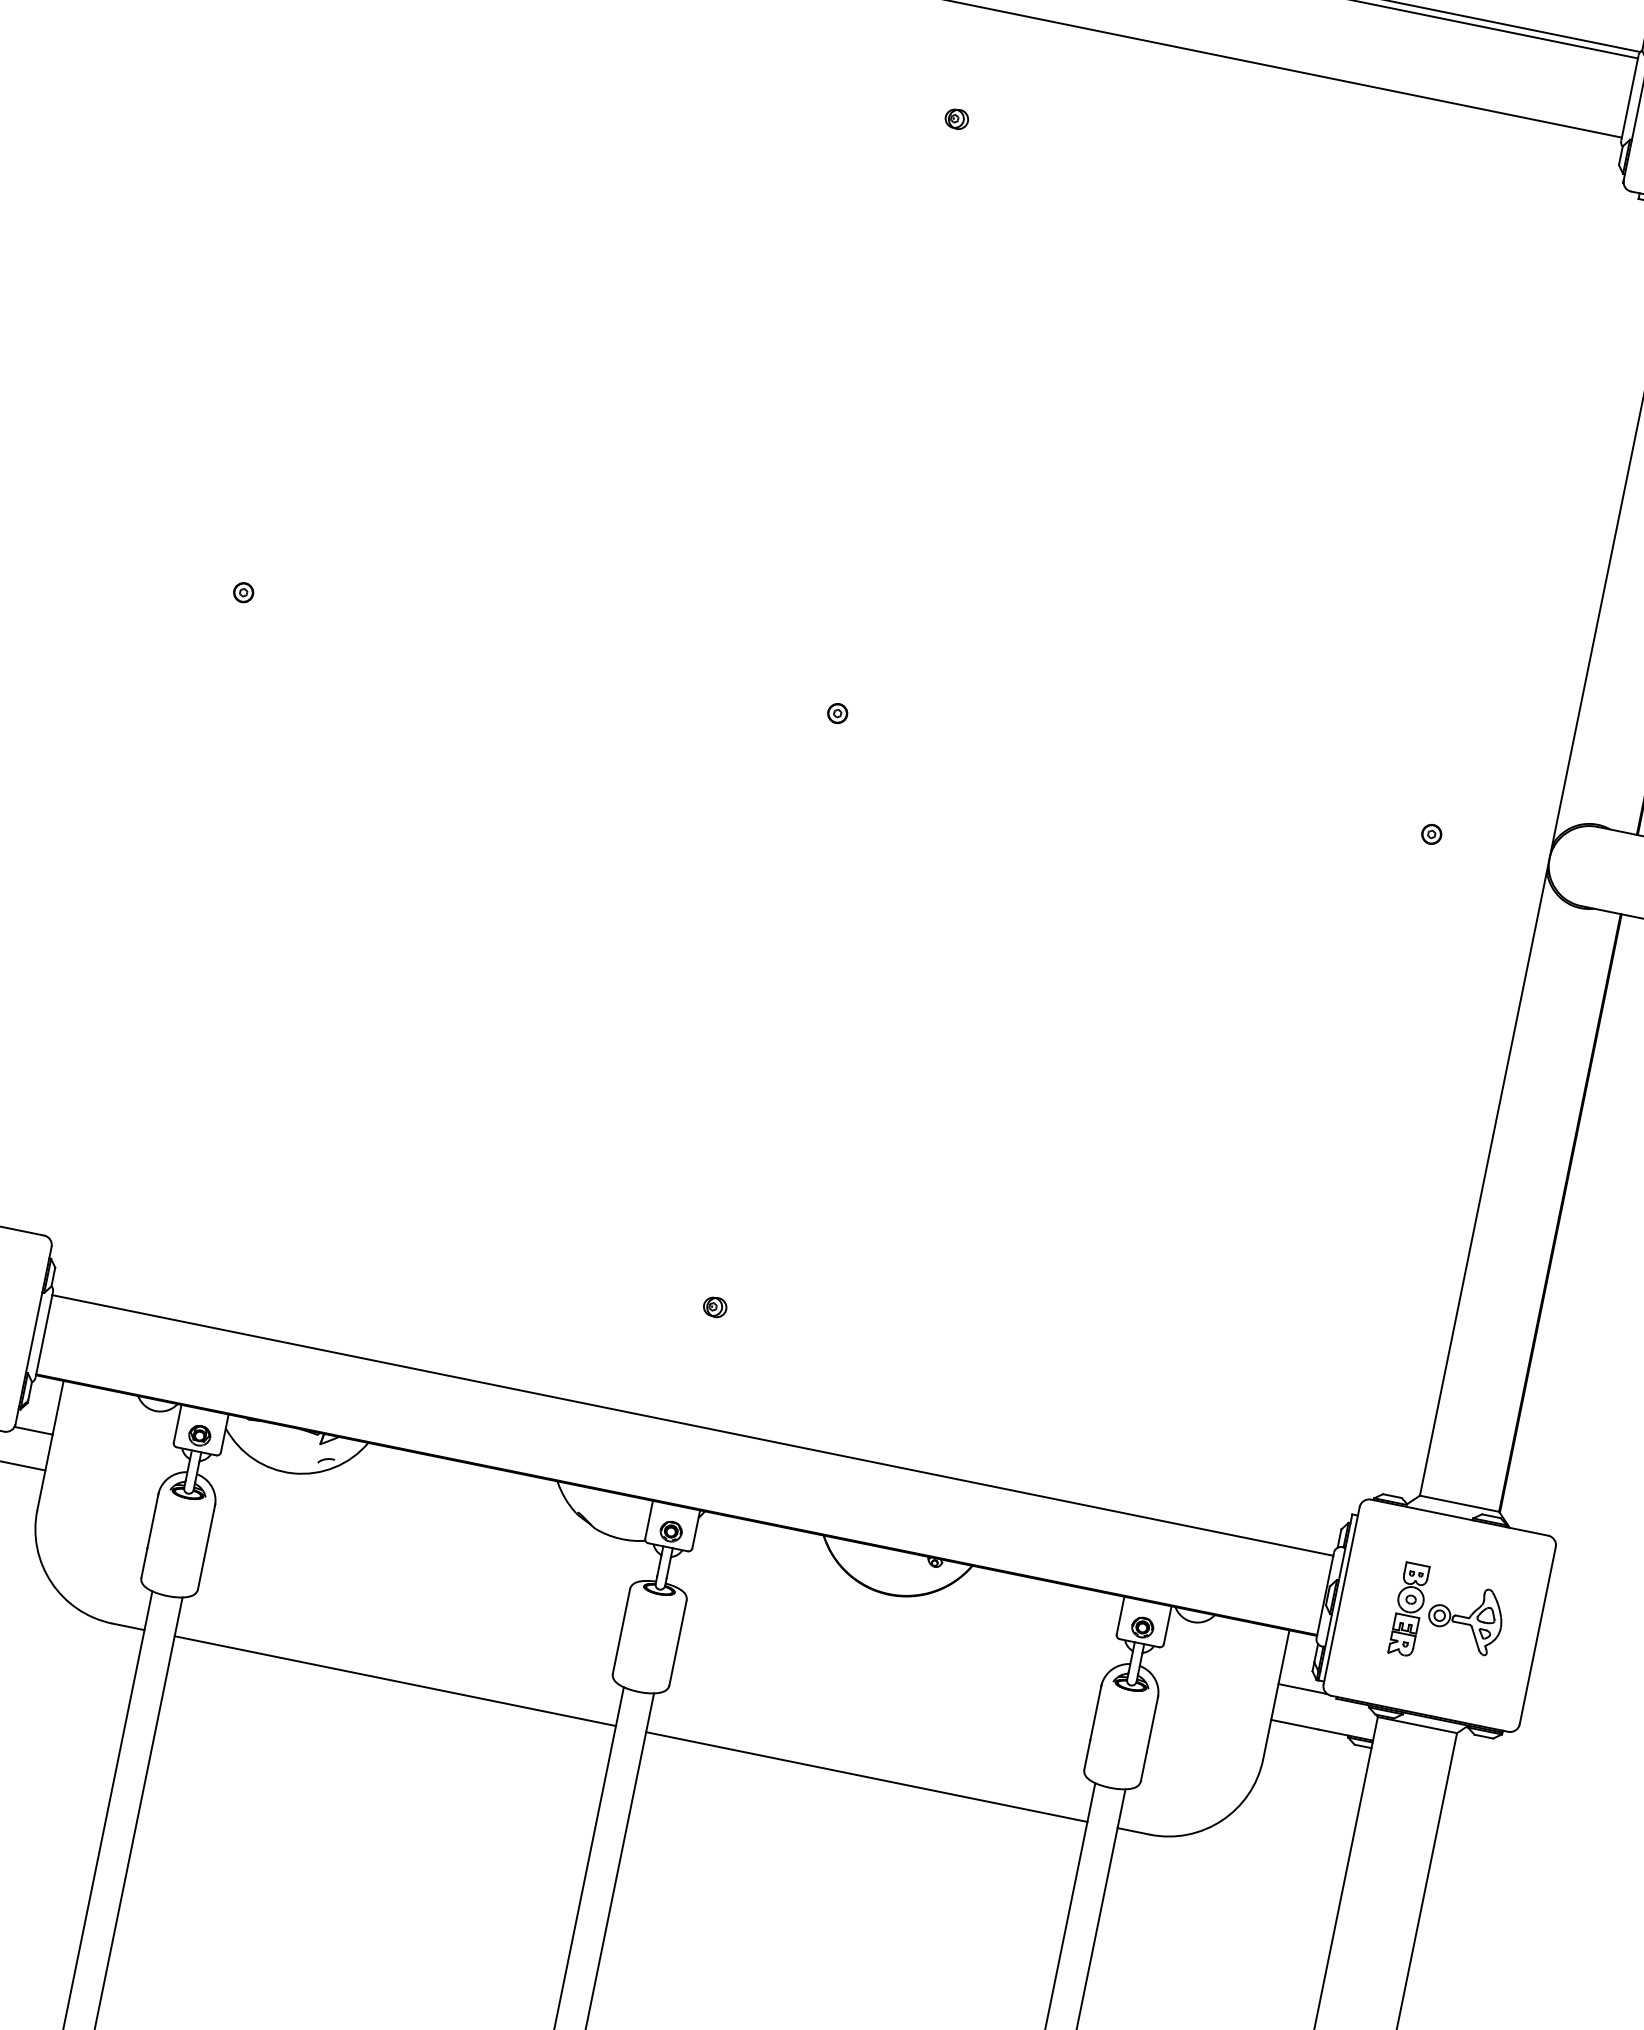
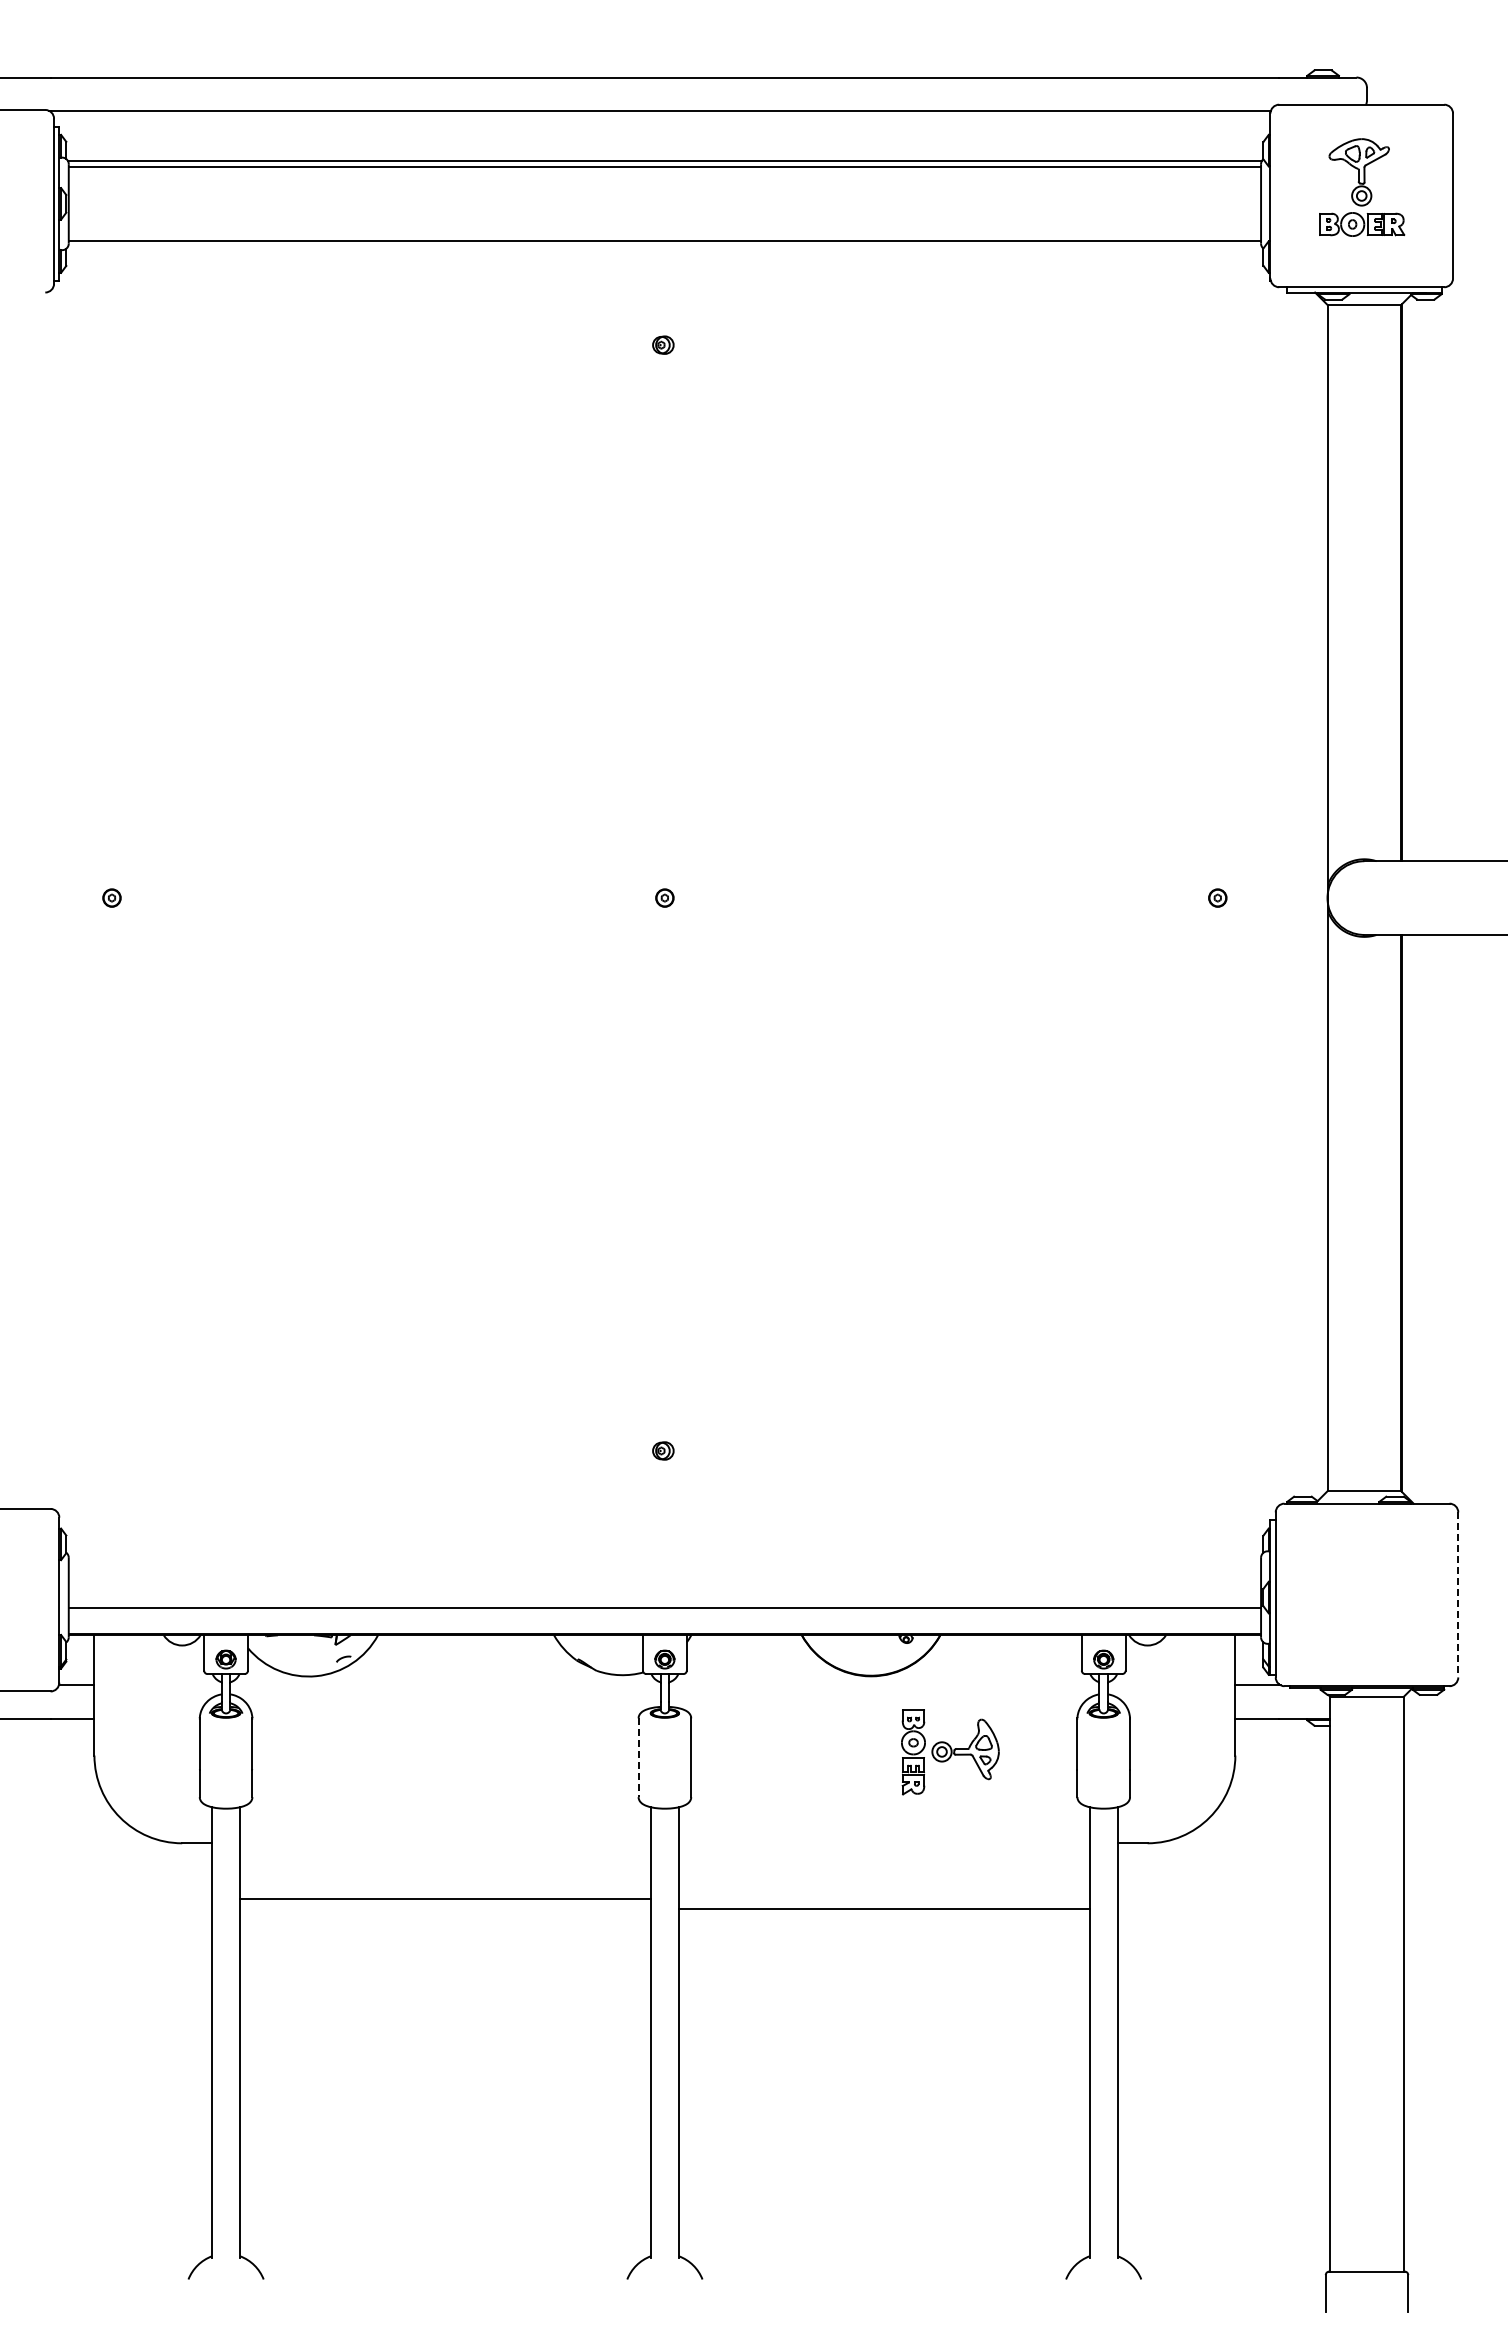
line: (692, 1425) -> (664, 1607), moved
part: (1448, 1618) -> (950, 1752), moved
line: (621, 1632) -> (638, 1758), solid -> dashed
line: (1537, 1636) -> (1458, 1595), solid -> dashed
line: (395, 1681) -> (445, 1899), moved
line: (865, 1777) -> (883, 1909), moved

